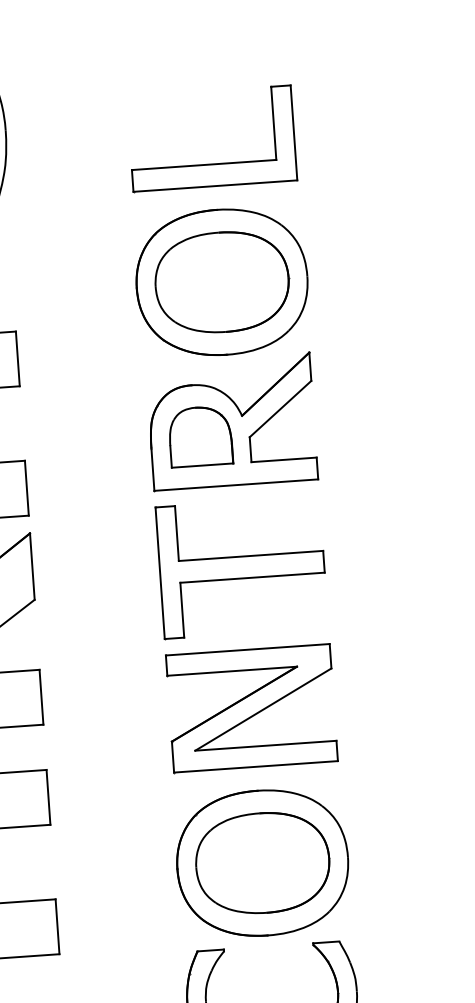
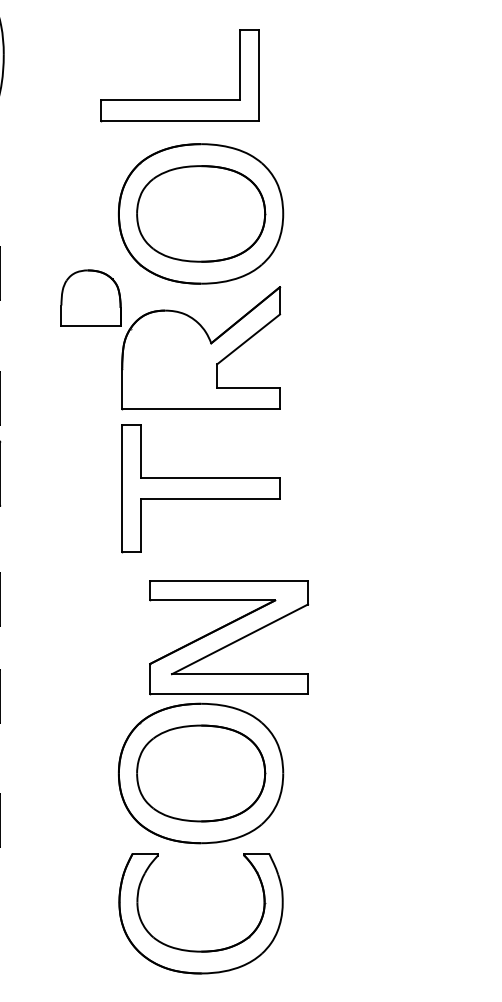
part: (213, 163) -> (179, 99), moved
part: (199, 435) -> (90, 297), moved
part: (251, 708) -> (228, 637), moved

